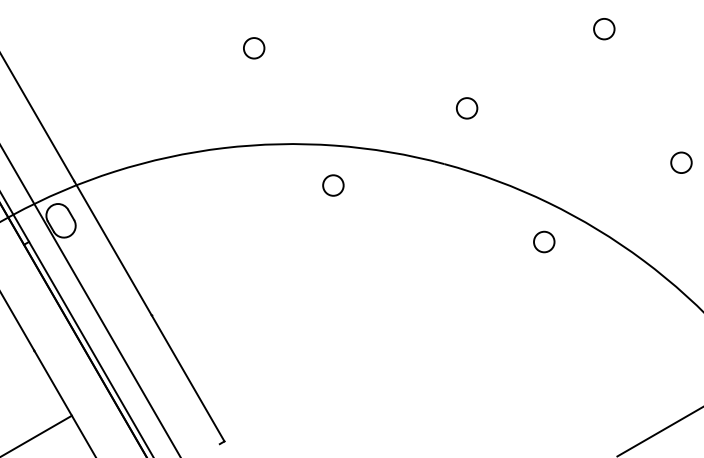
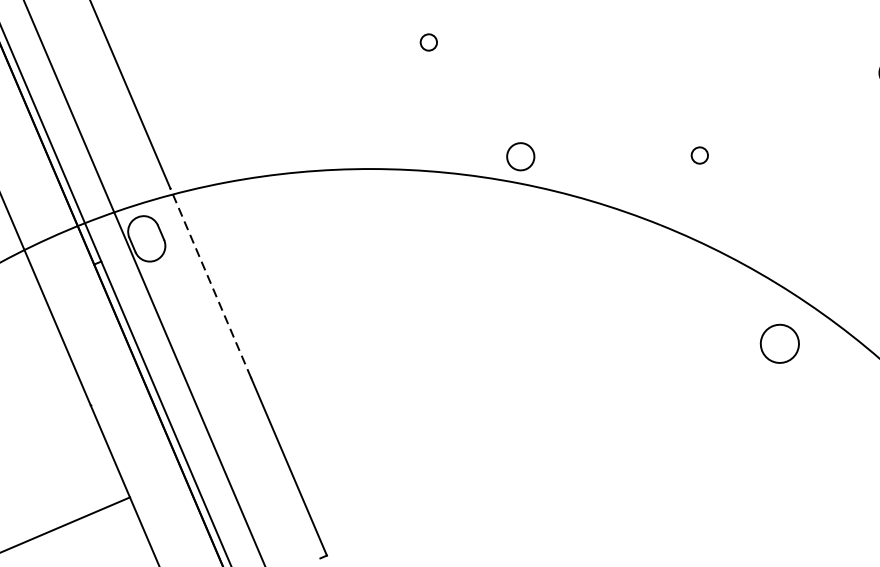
circle: (254, 48) -> (429, 42), size x0.6
circle: (467, 108) -> (700, 155), size x0.6
circle: (333, 185) -> (520, 156), moved
circle: (544, 241) -> (780, 343), size x1.4
line: (112, 248) -> (210, 283), solid -> dashed

